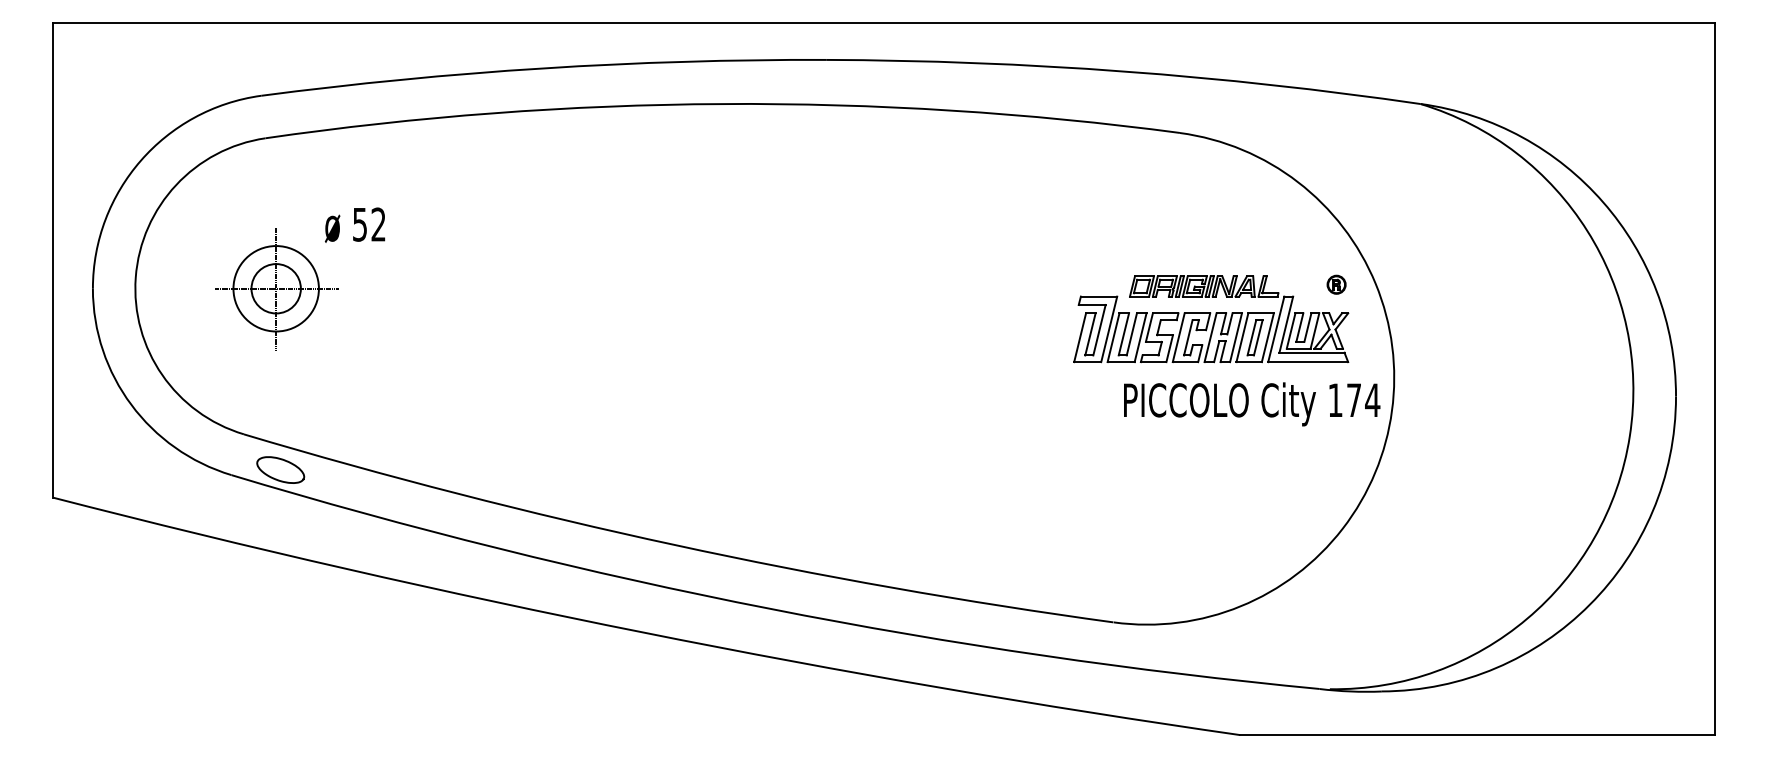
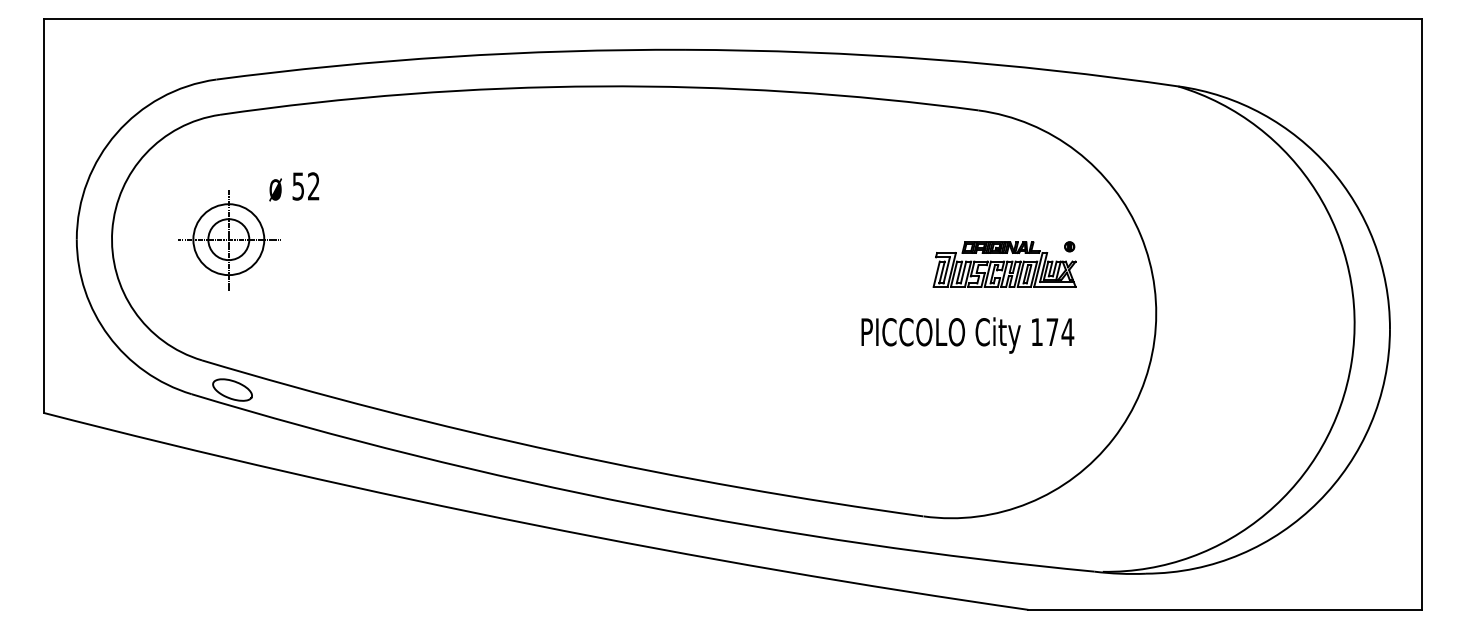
part: (1211, 318) -> (1004, 264), size x0.62
text: (1252, 404) -> (968, 335), moved

